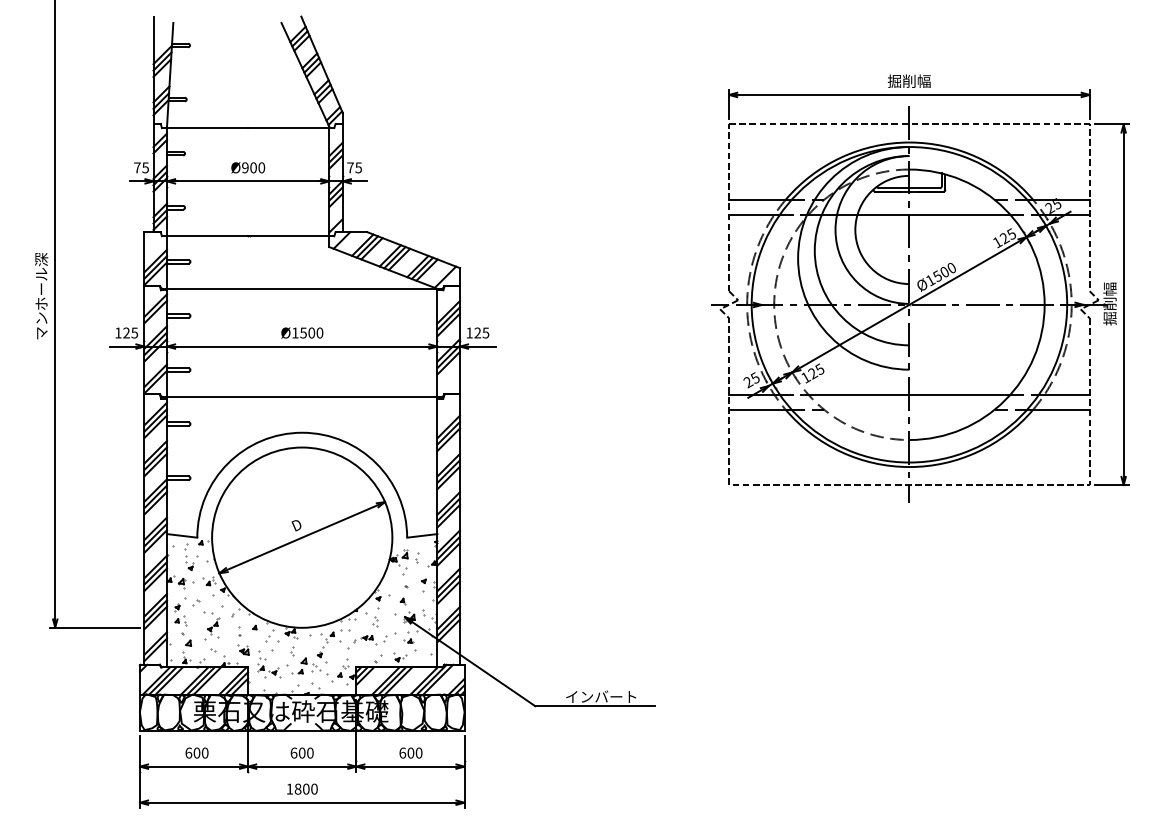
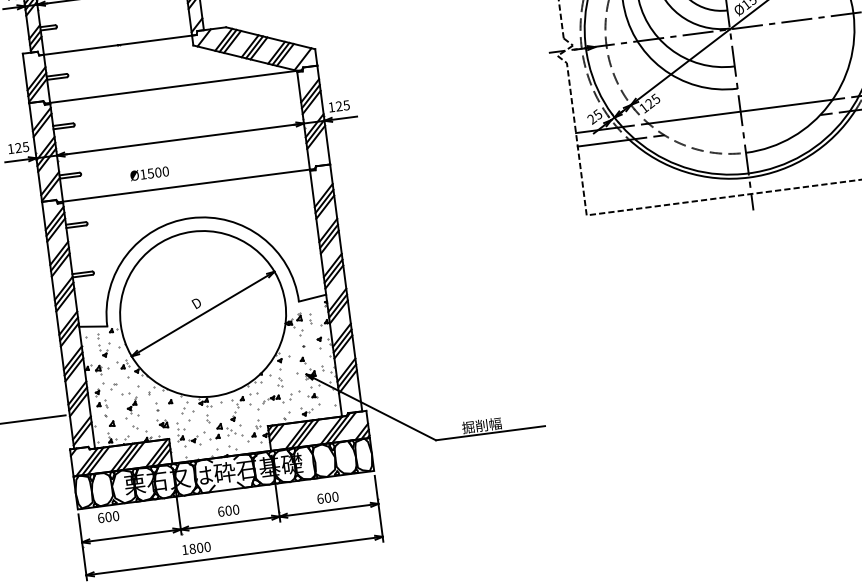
text: (302, 332) -> (149, 173), moved
text: (600, 696) -> (494, 423), インバート -> 掘削幅
text: (196, 752) -> (108, 516), moved
text: (302, 788) -> (196, 547), moved

